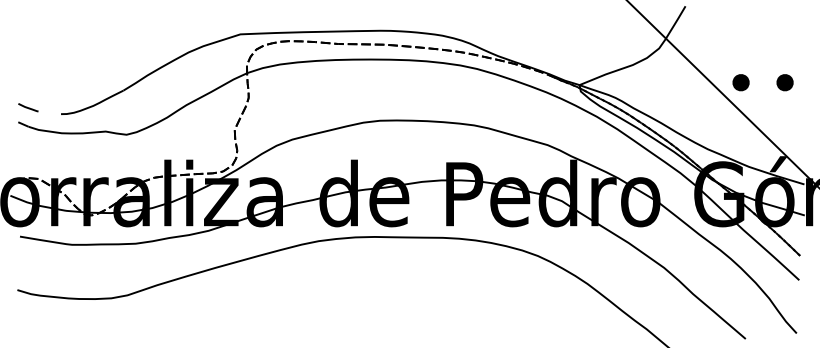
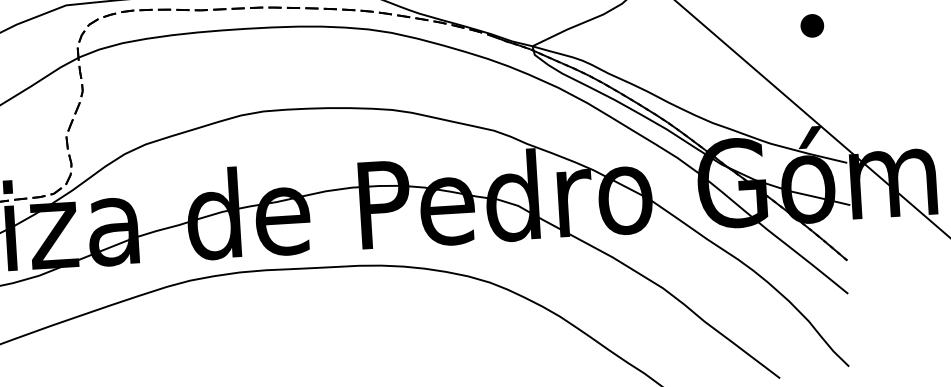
part: (740, 82) -> (751, 29), removed

